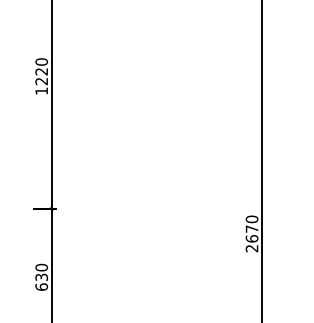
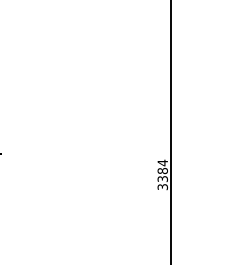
text: (251, 233) -> (162, 174), 2670 -> 3384

